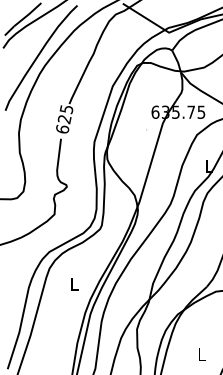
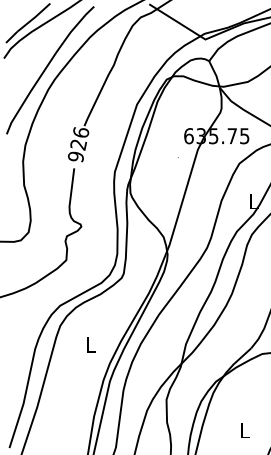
text: (64, 119) -> (78, 144), 625 -> 926

